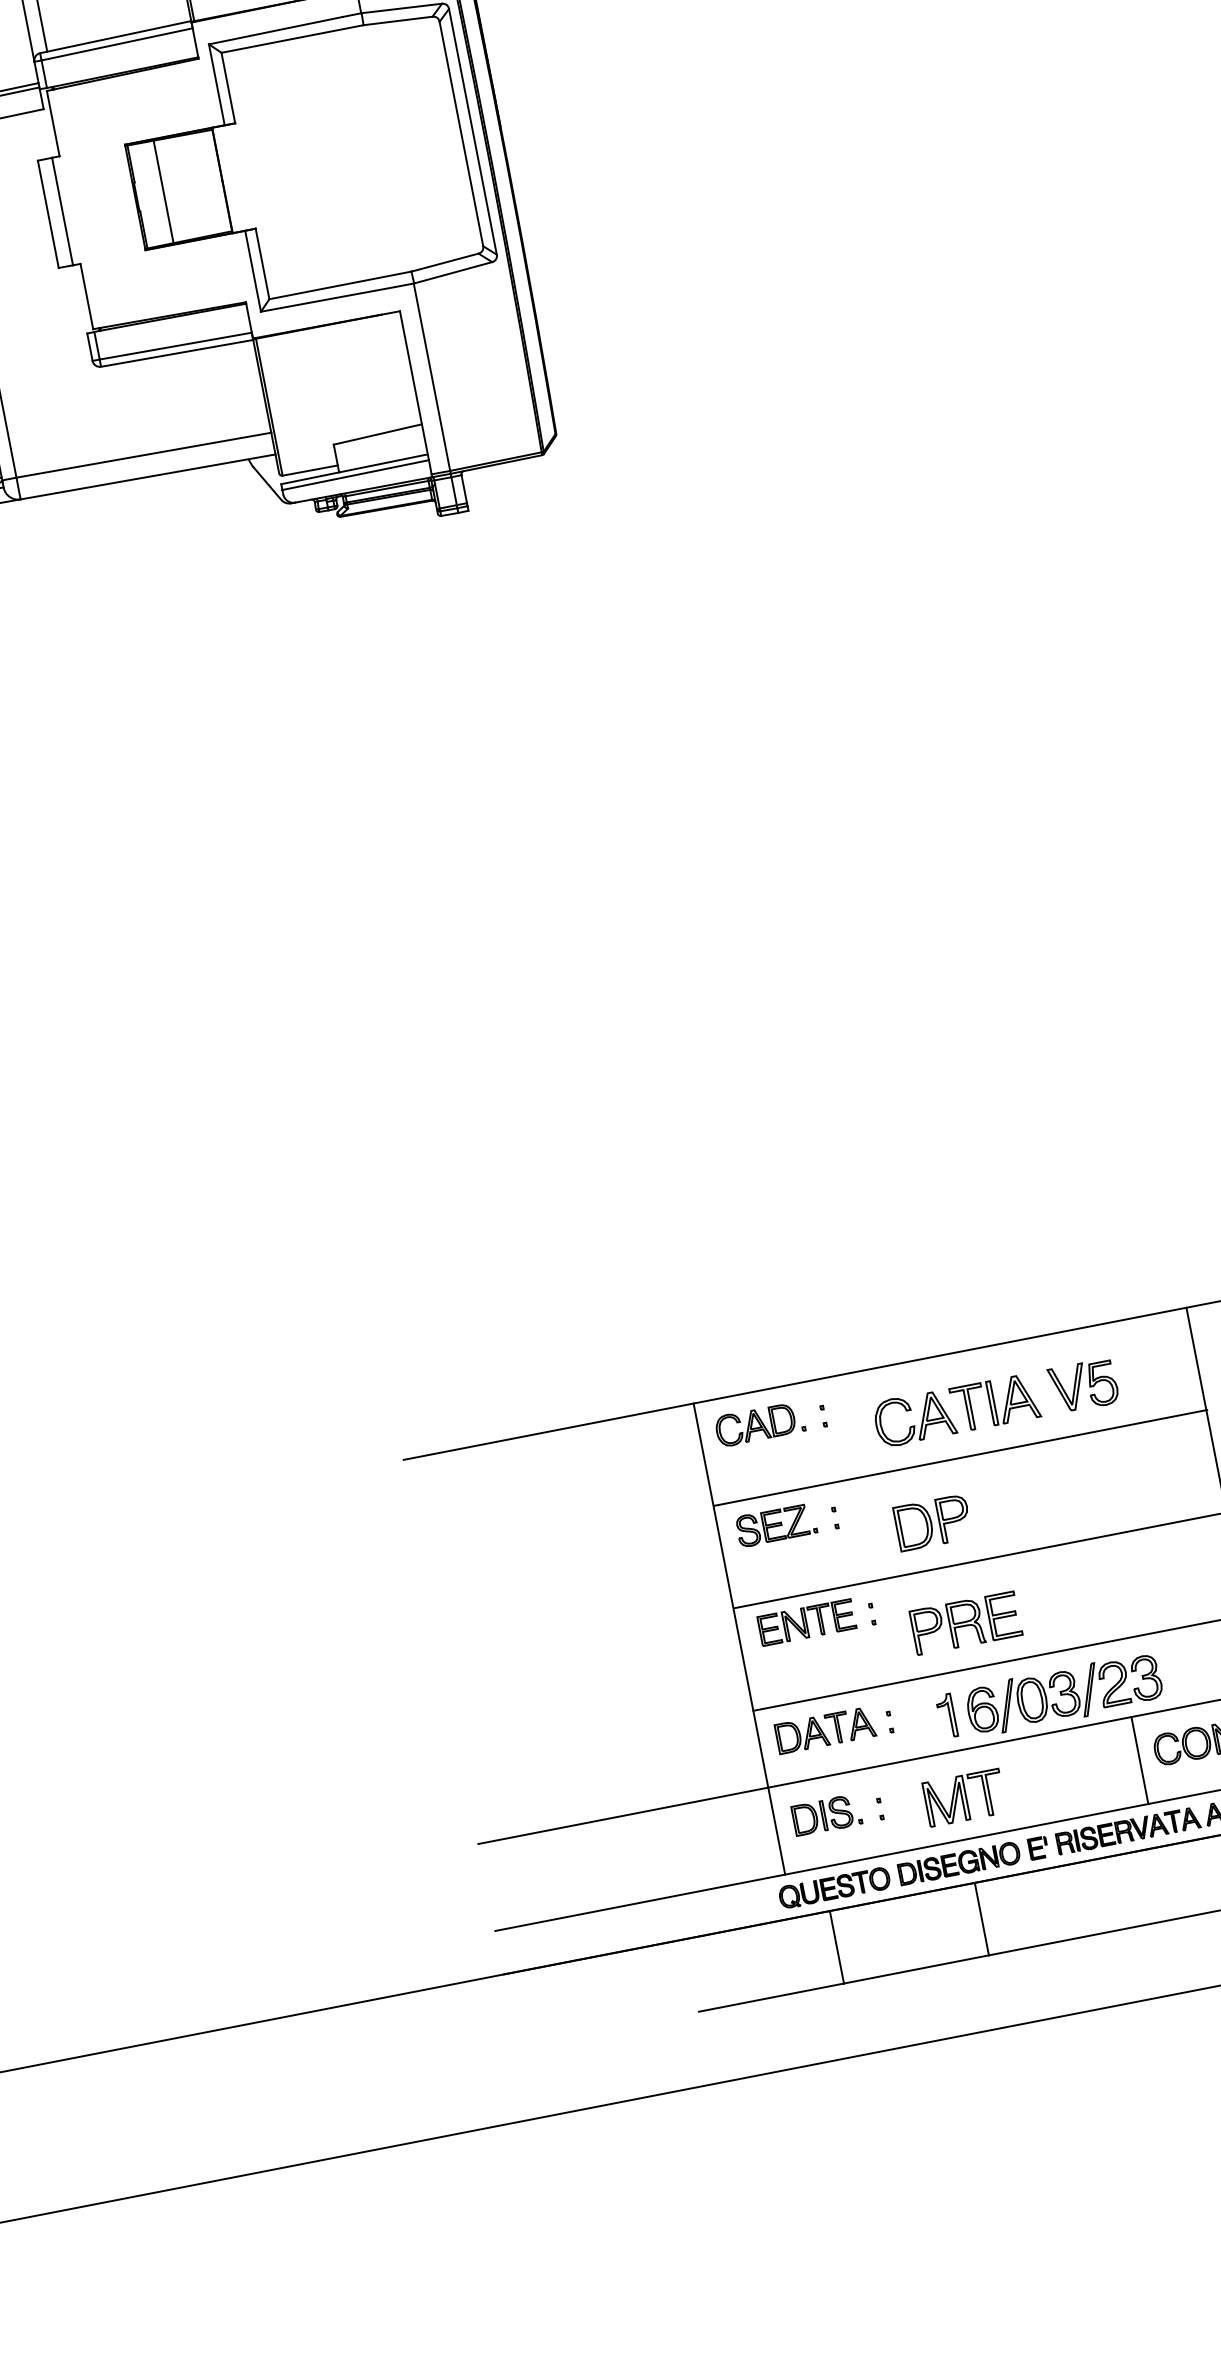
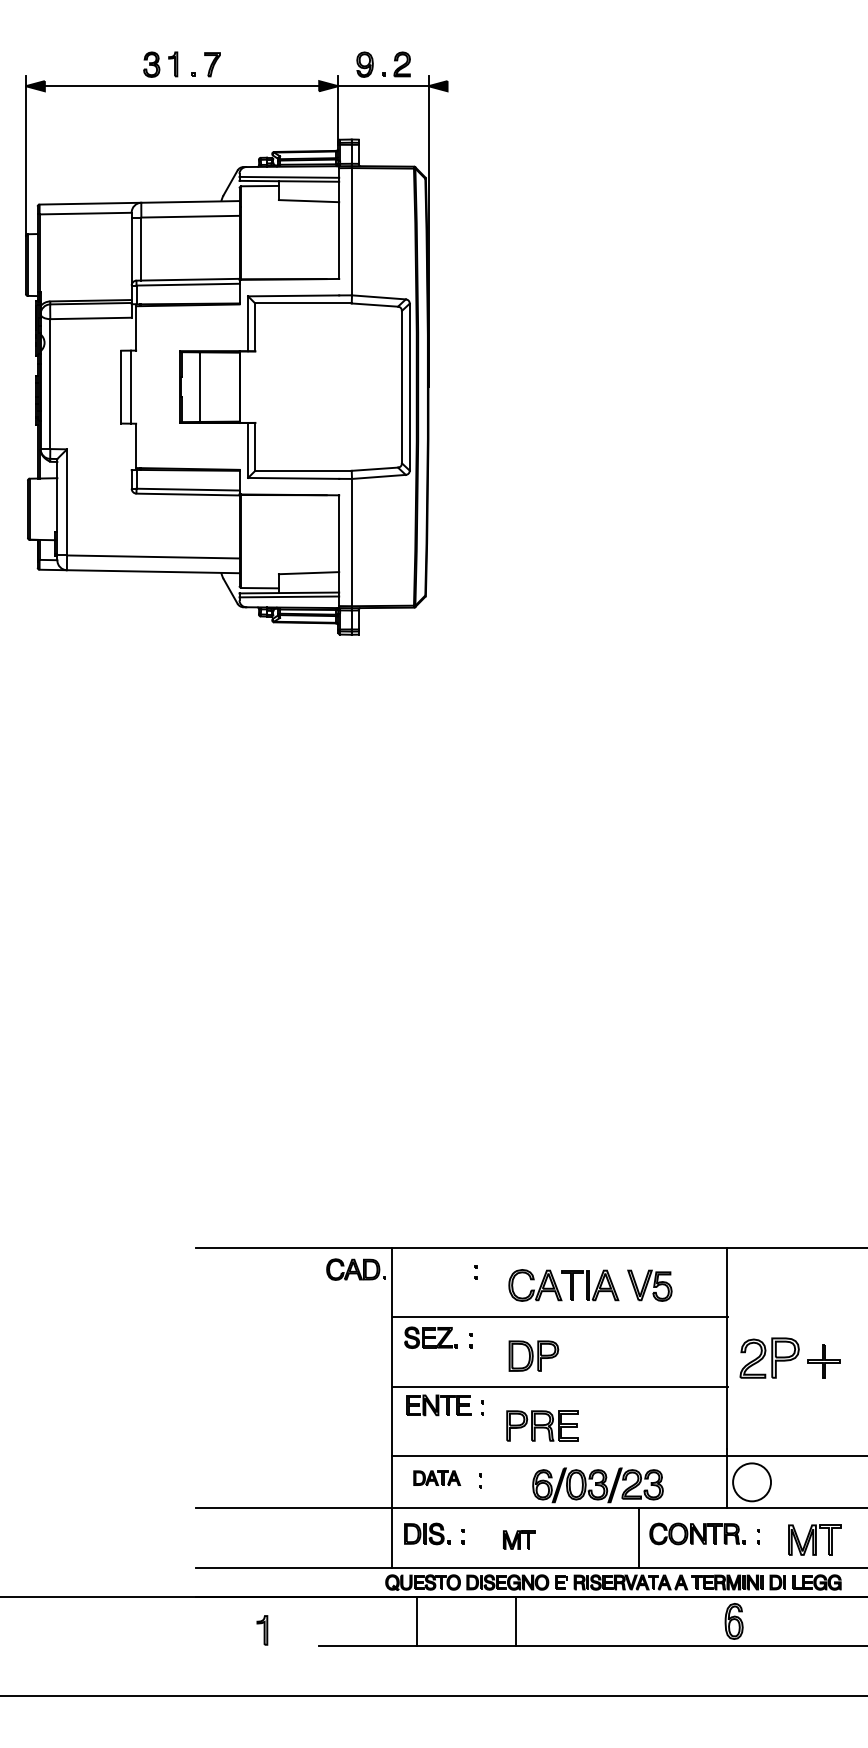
part: (758, 1424) -> (355, 1269), moved
part: (947, 1716) -> (262, 1630), moved
part: (824, 1729) -> (436, 1477), size x0.7
part: (962, 1797) -> (518, 1539), size x0.6

